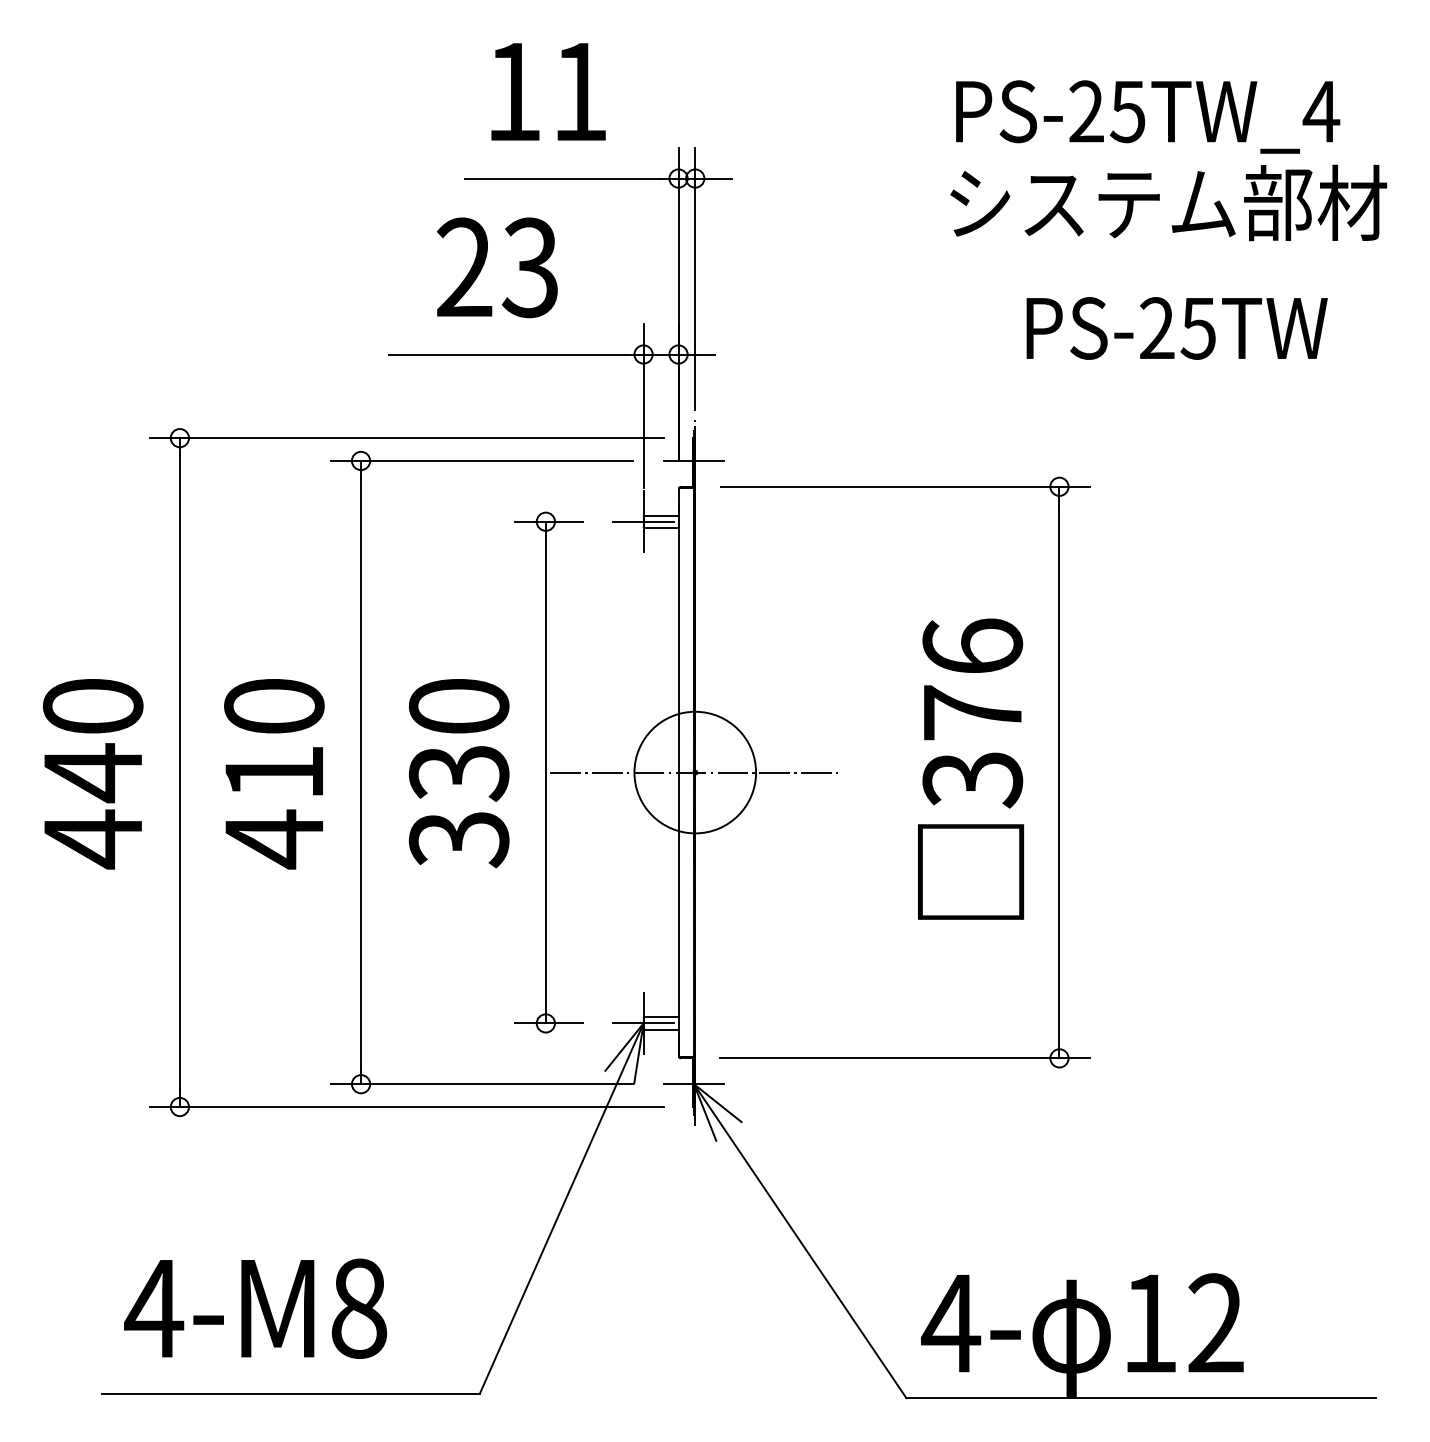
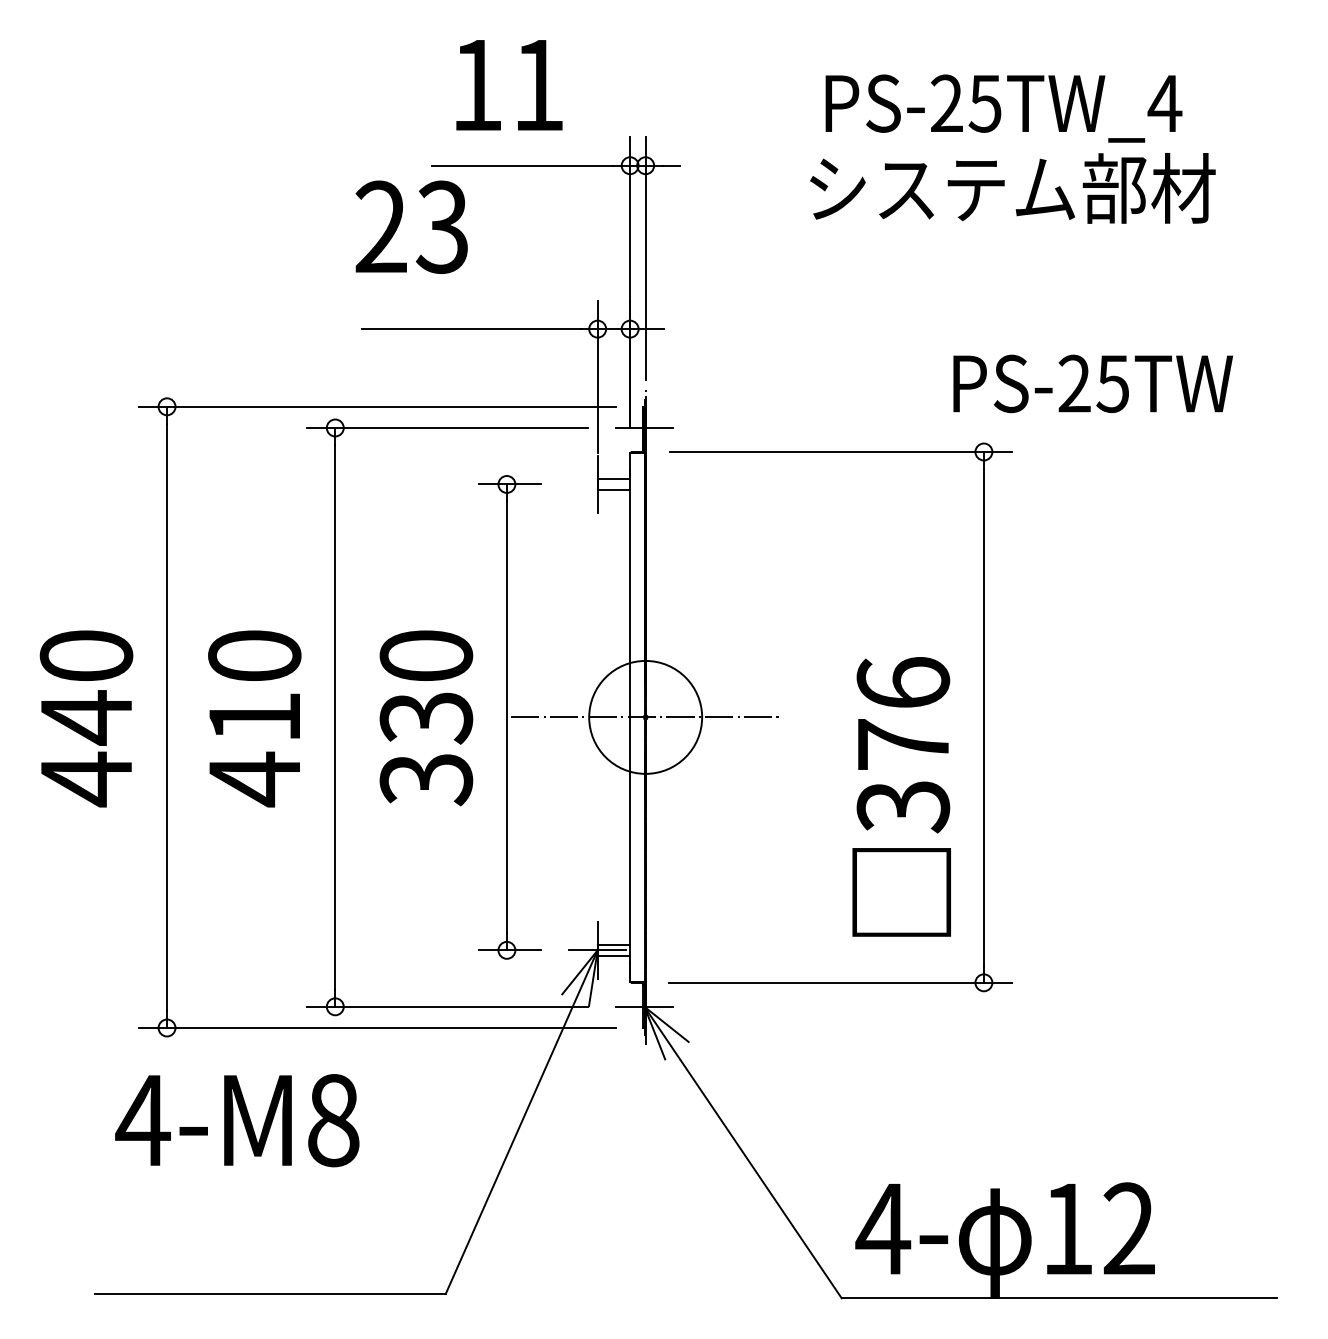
text: (1148, 116) -> (1004, 108), moved
text: (1168, 202) -> (1012, 187), moved
text: (497, 267) -> (411, 226), moved
text: (1176, 328) -> (1092, 383), moved
line: (643, 521) -> (597, 484), removed
text: (971, 768) -> (902, 796), moved
text: (255, 1308) -> (237, 1120), moved

